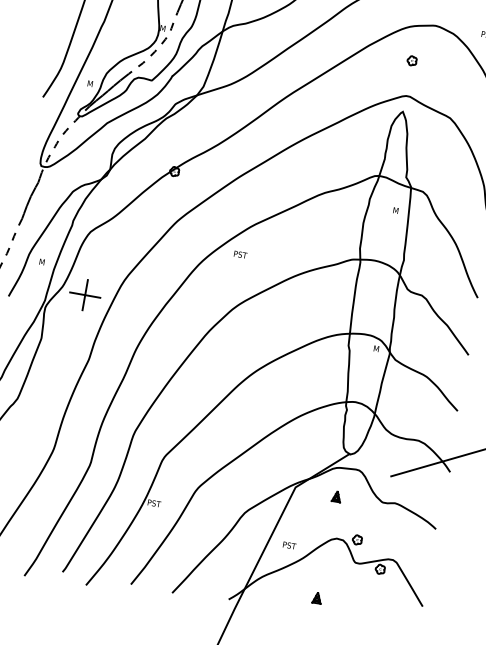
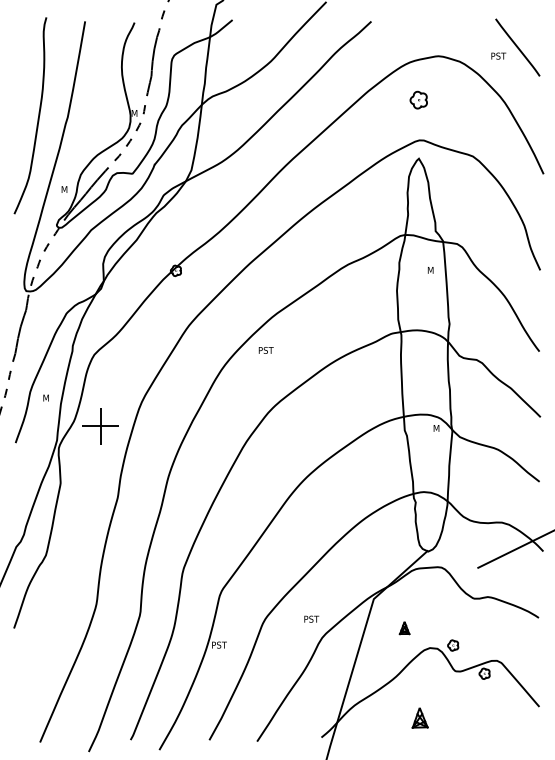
part: (412, 60) -> (419, 99), size x1.6
part: (336, 496) -> (404, 628), moved
text: (289, 544) -> (311, 618), moved
part: (316, 598) -> (419, 718), size x1.6

